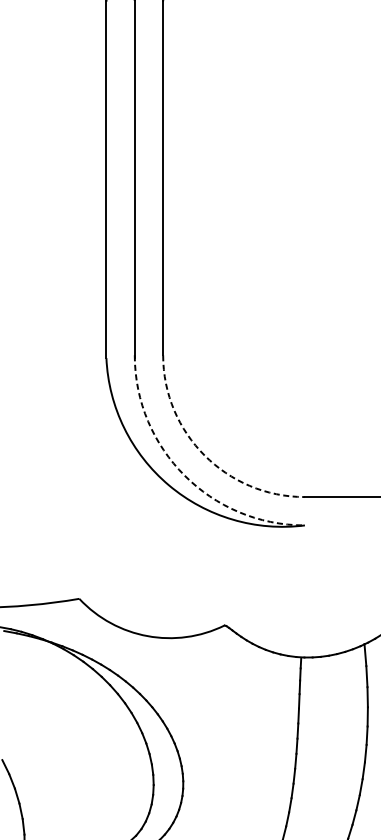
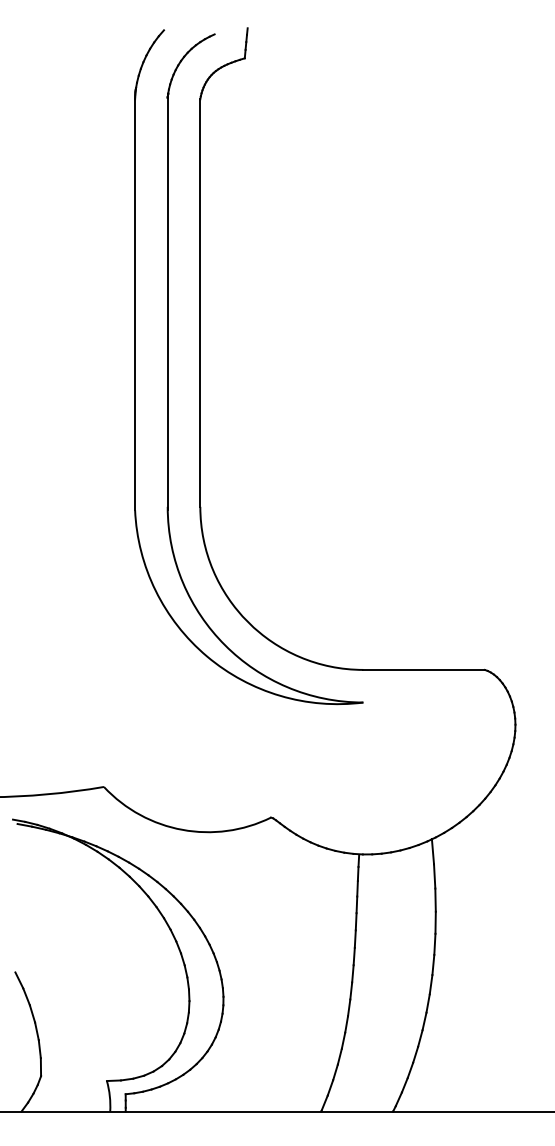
arc: (205, 455) -> (248, 622), dashed -> solid
arc: (185, 475) -> (225, 645), dashed -> solid

